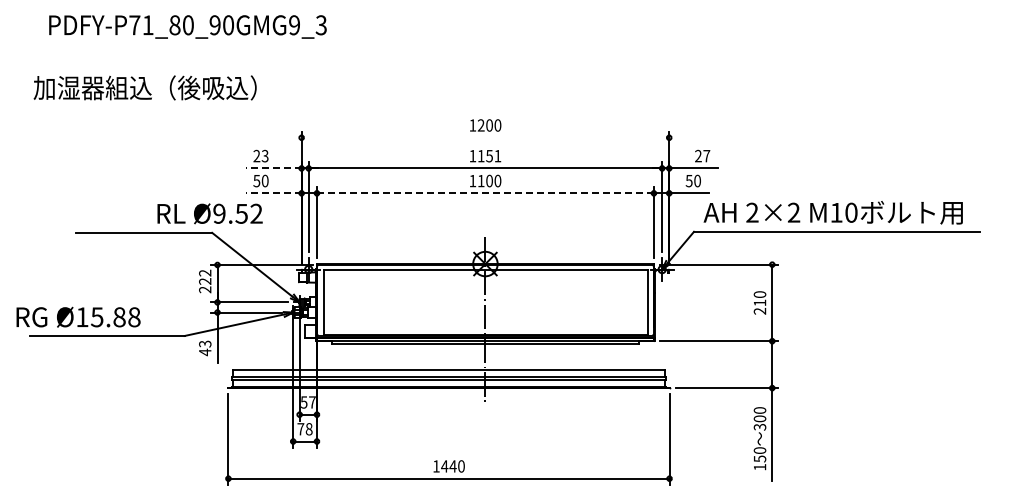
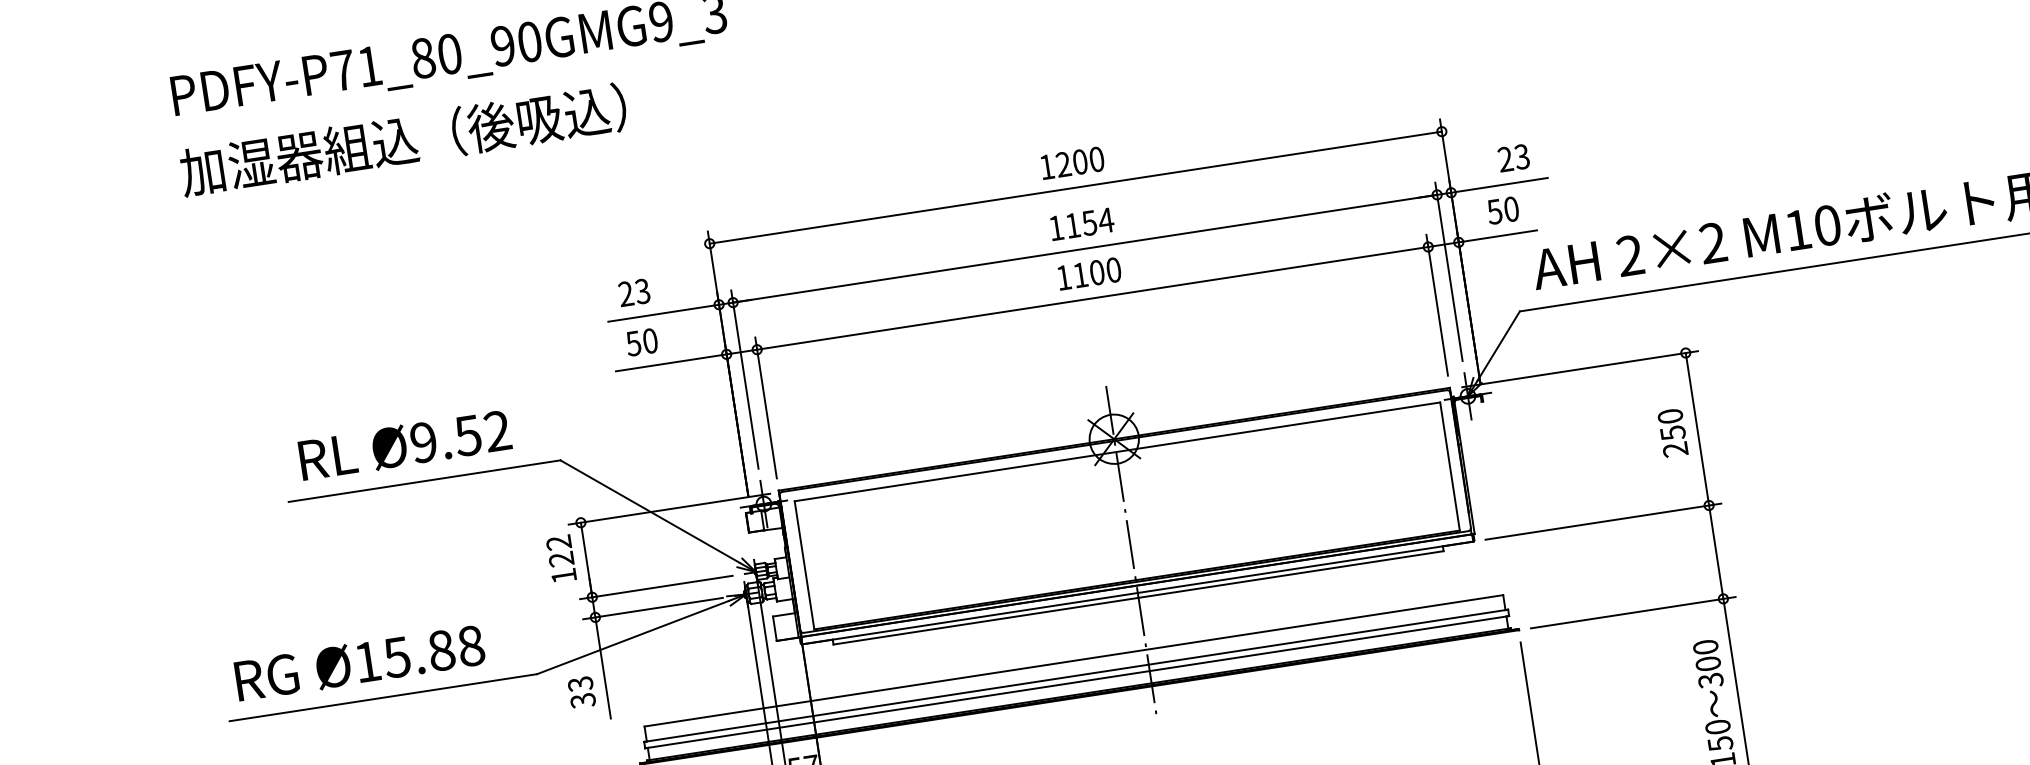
text: (144, 87) -> (401, 139), moved
line: (485, 137) -> (1075, 187), added
text: (706, 155) -> (1521, 155), 27 -> 23
text: (497, 156) -> (1105, 221), 1151 -> 1154
line: (273, 168) -> (663, 313), dashed -> solid
line: (273, 193) -> (670, 363), dashed -> solid
line: (484, 193) -> (1090, 298), dashed -> solid
text: (209, 213) -> (403, 444), moved
text: (205, 289) -> (564, 575), 222 -> 122
text: (760, 302) -> (1673, 431), 210 -> 250
text: (78, 316) -> (359, 661), moved
text: (205, 352) -> (583, 700), 43 -> 33

